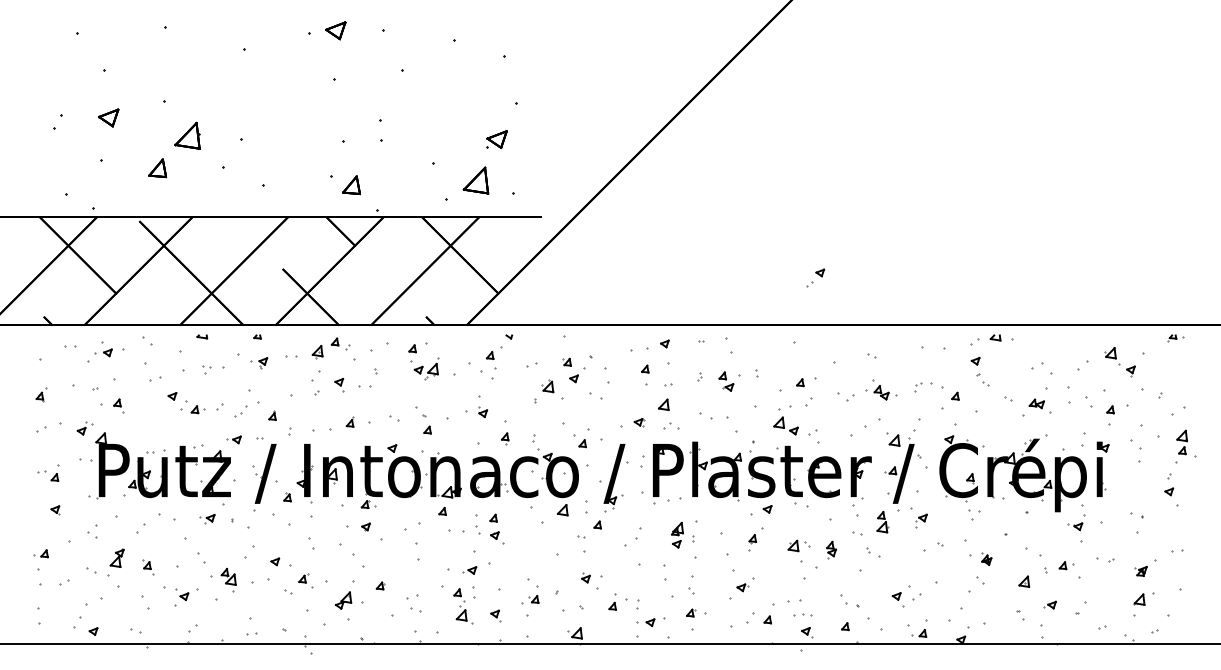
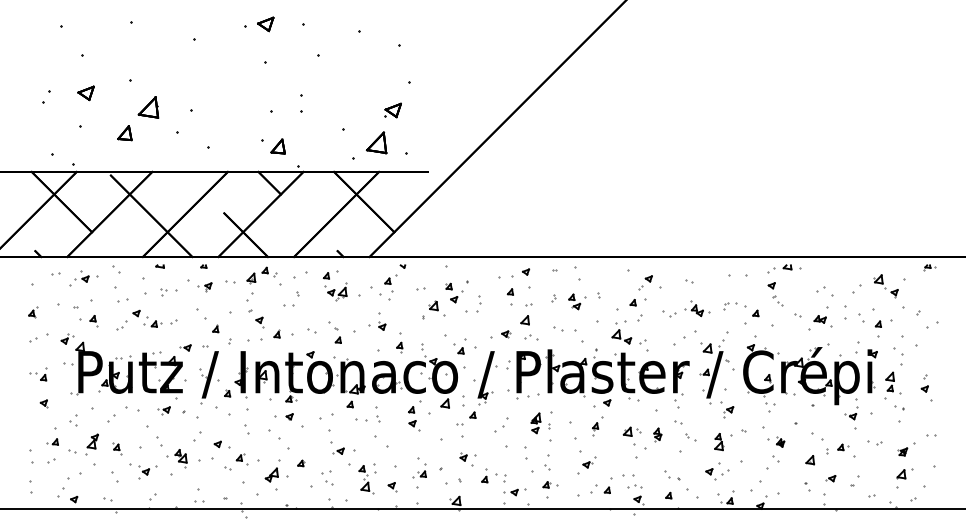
part: (815, 277) -> (645, 282), moved
part: (604, 383) -> (478, 303), size x0.62
part: (339, 384) -> (259, 322), moved
part: (240, 411) -> (121, 325), moved
part: (1185, 446) -> (892, 385), moved
part: (882, 522) -> (719, 442), moved
part: (497, 529) -> (414, 418), moved
part: (40, 553) -> (52, 441), moved
part: (469, 569) -> (338, 450), moved

